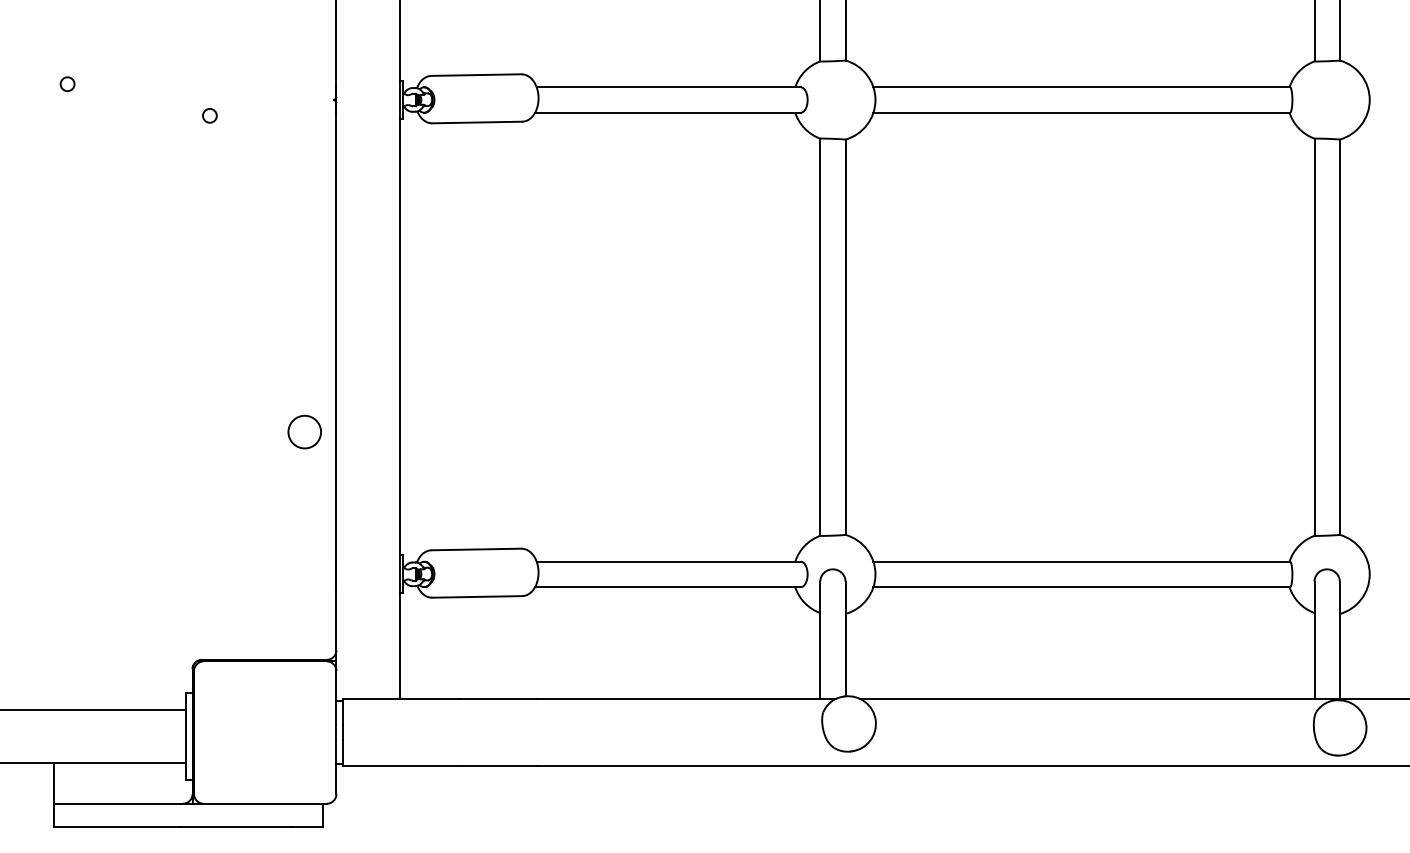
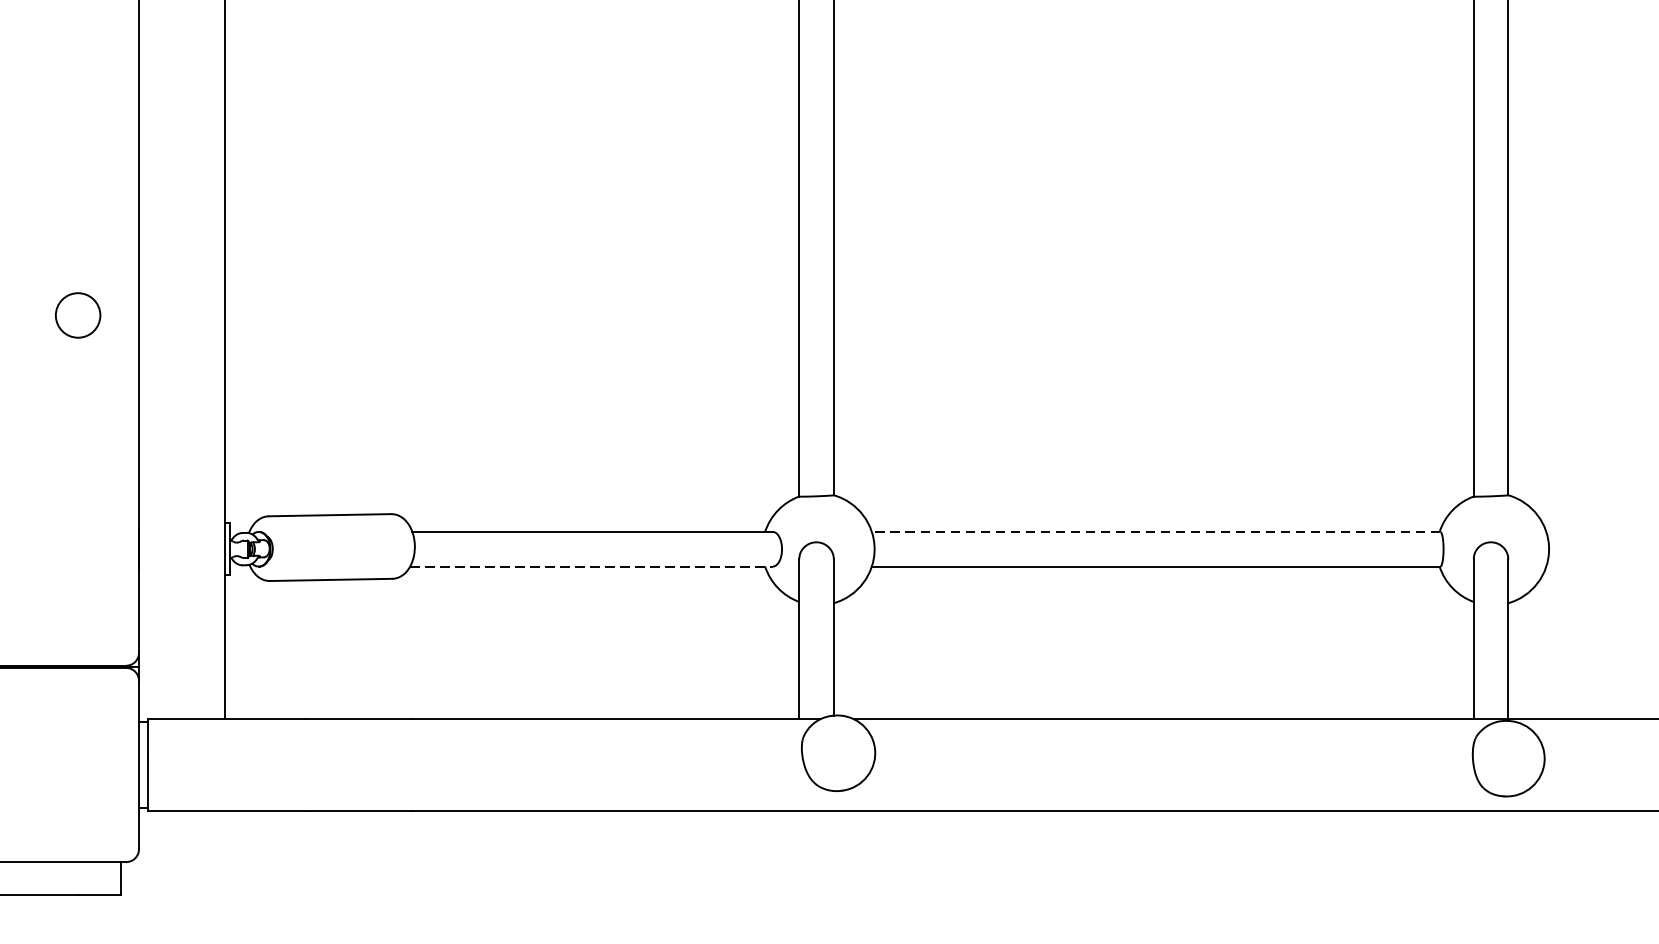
circle: (304, 431) -> (77, 314), moved
line: (1081, 561) -> (1155, 531), solid -> dashed
line: (668, 587) -> (592, 567), solid -> dashed

